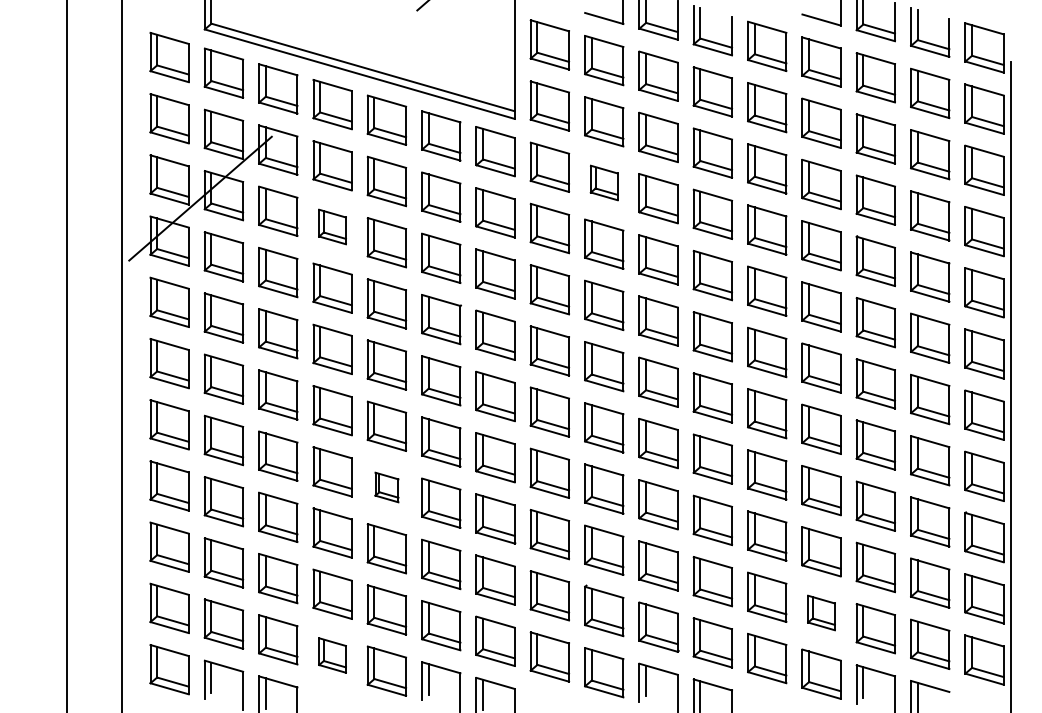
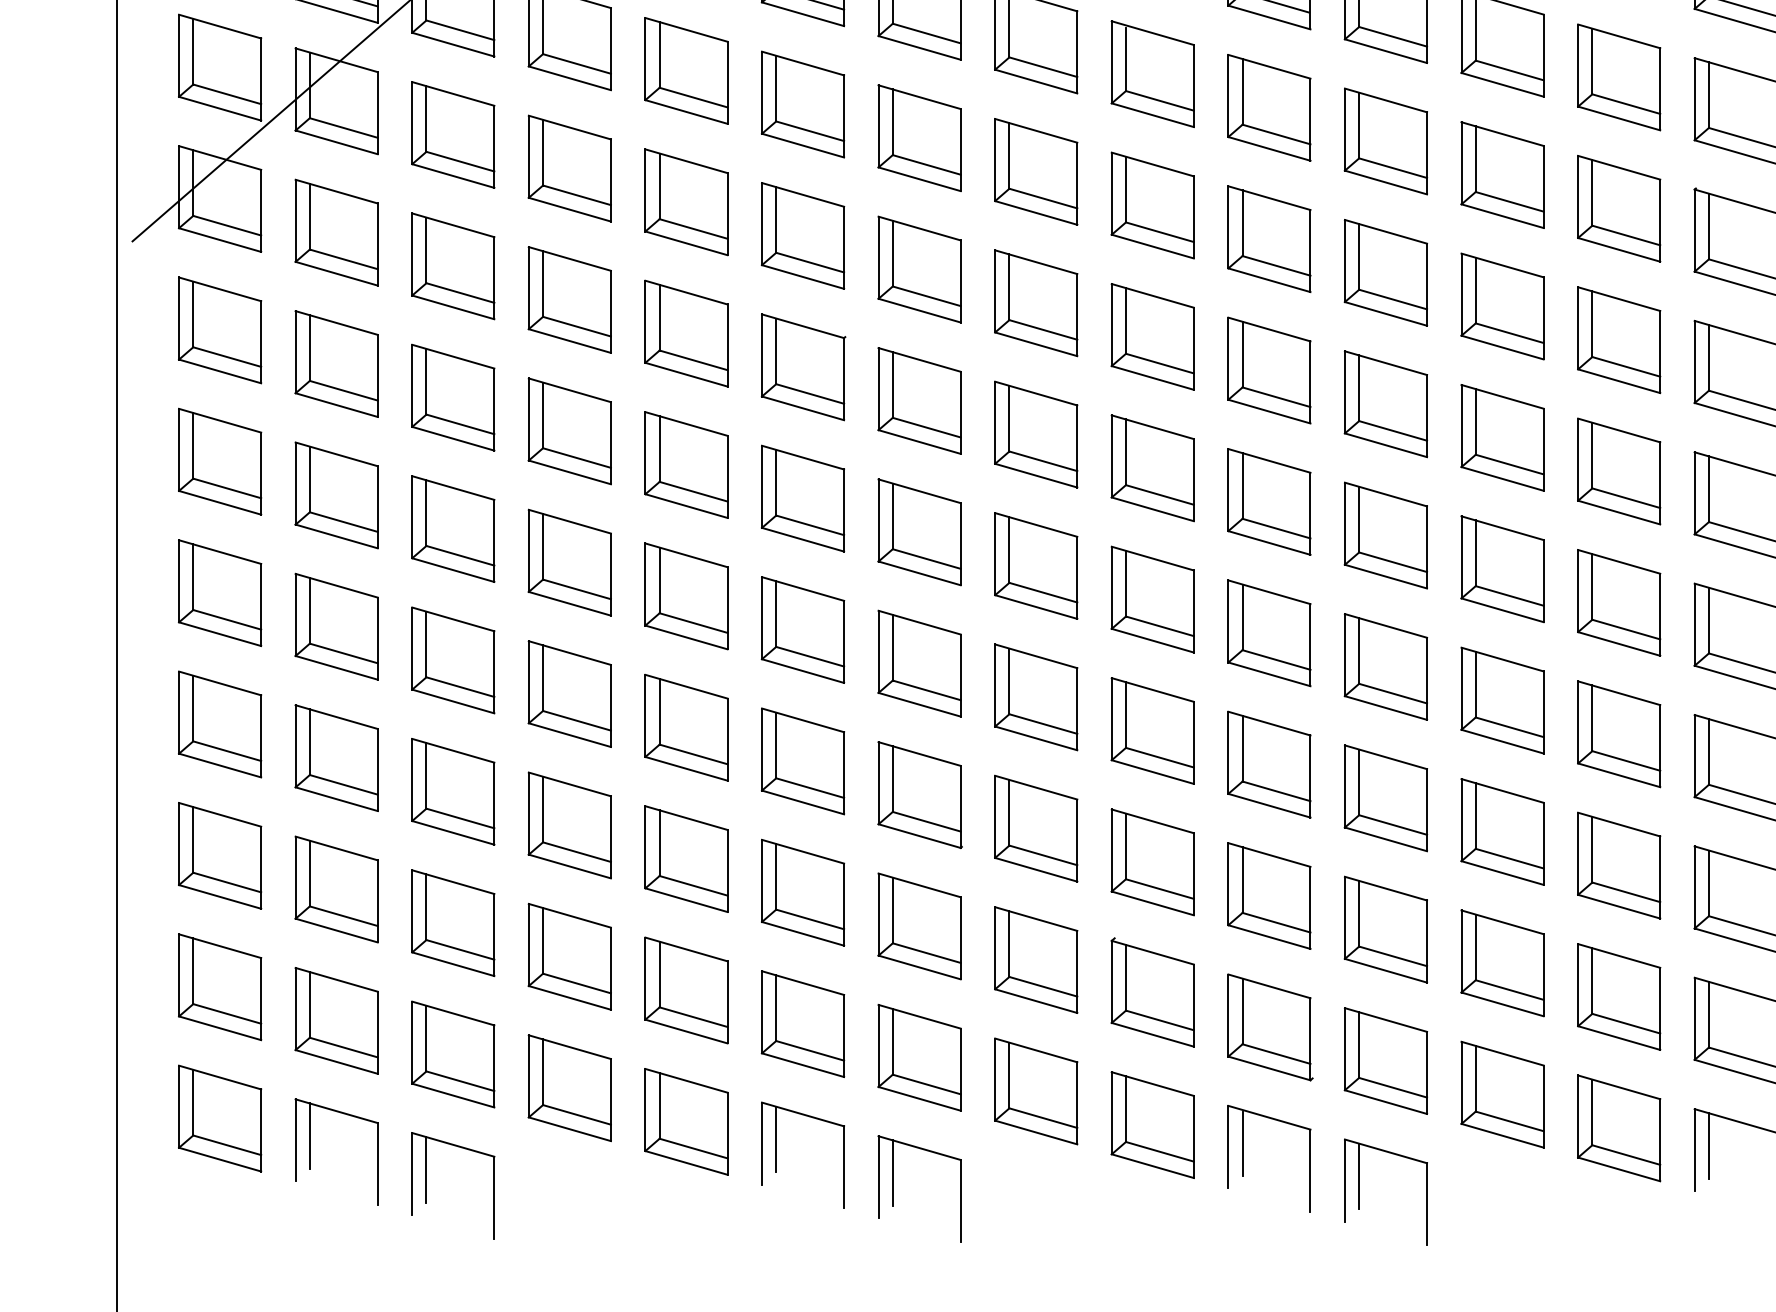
part: (604, 182) -> (1153, 73), size x1.43
part: (332, 226) -> (569, 167), size x1.43
part: (386, 487) -> (685, 727), size x1.67
part: (821, 612) -> (1619, 995), size x1.43
part: (332, 655) -> (569, 1088), size x1.43

